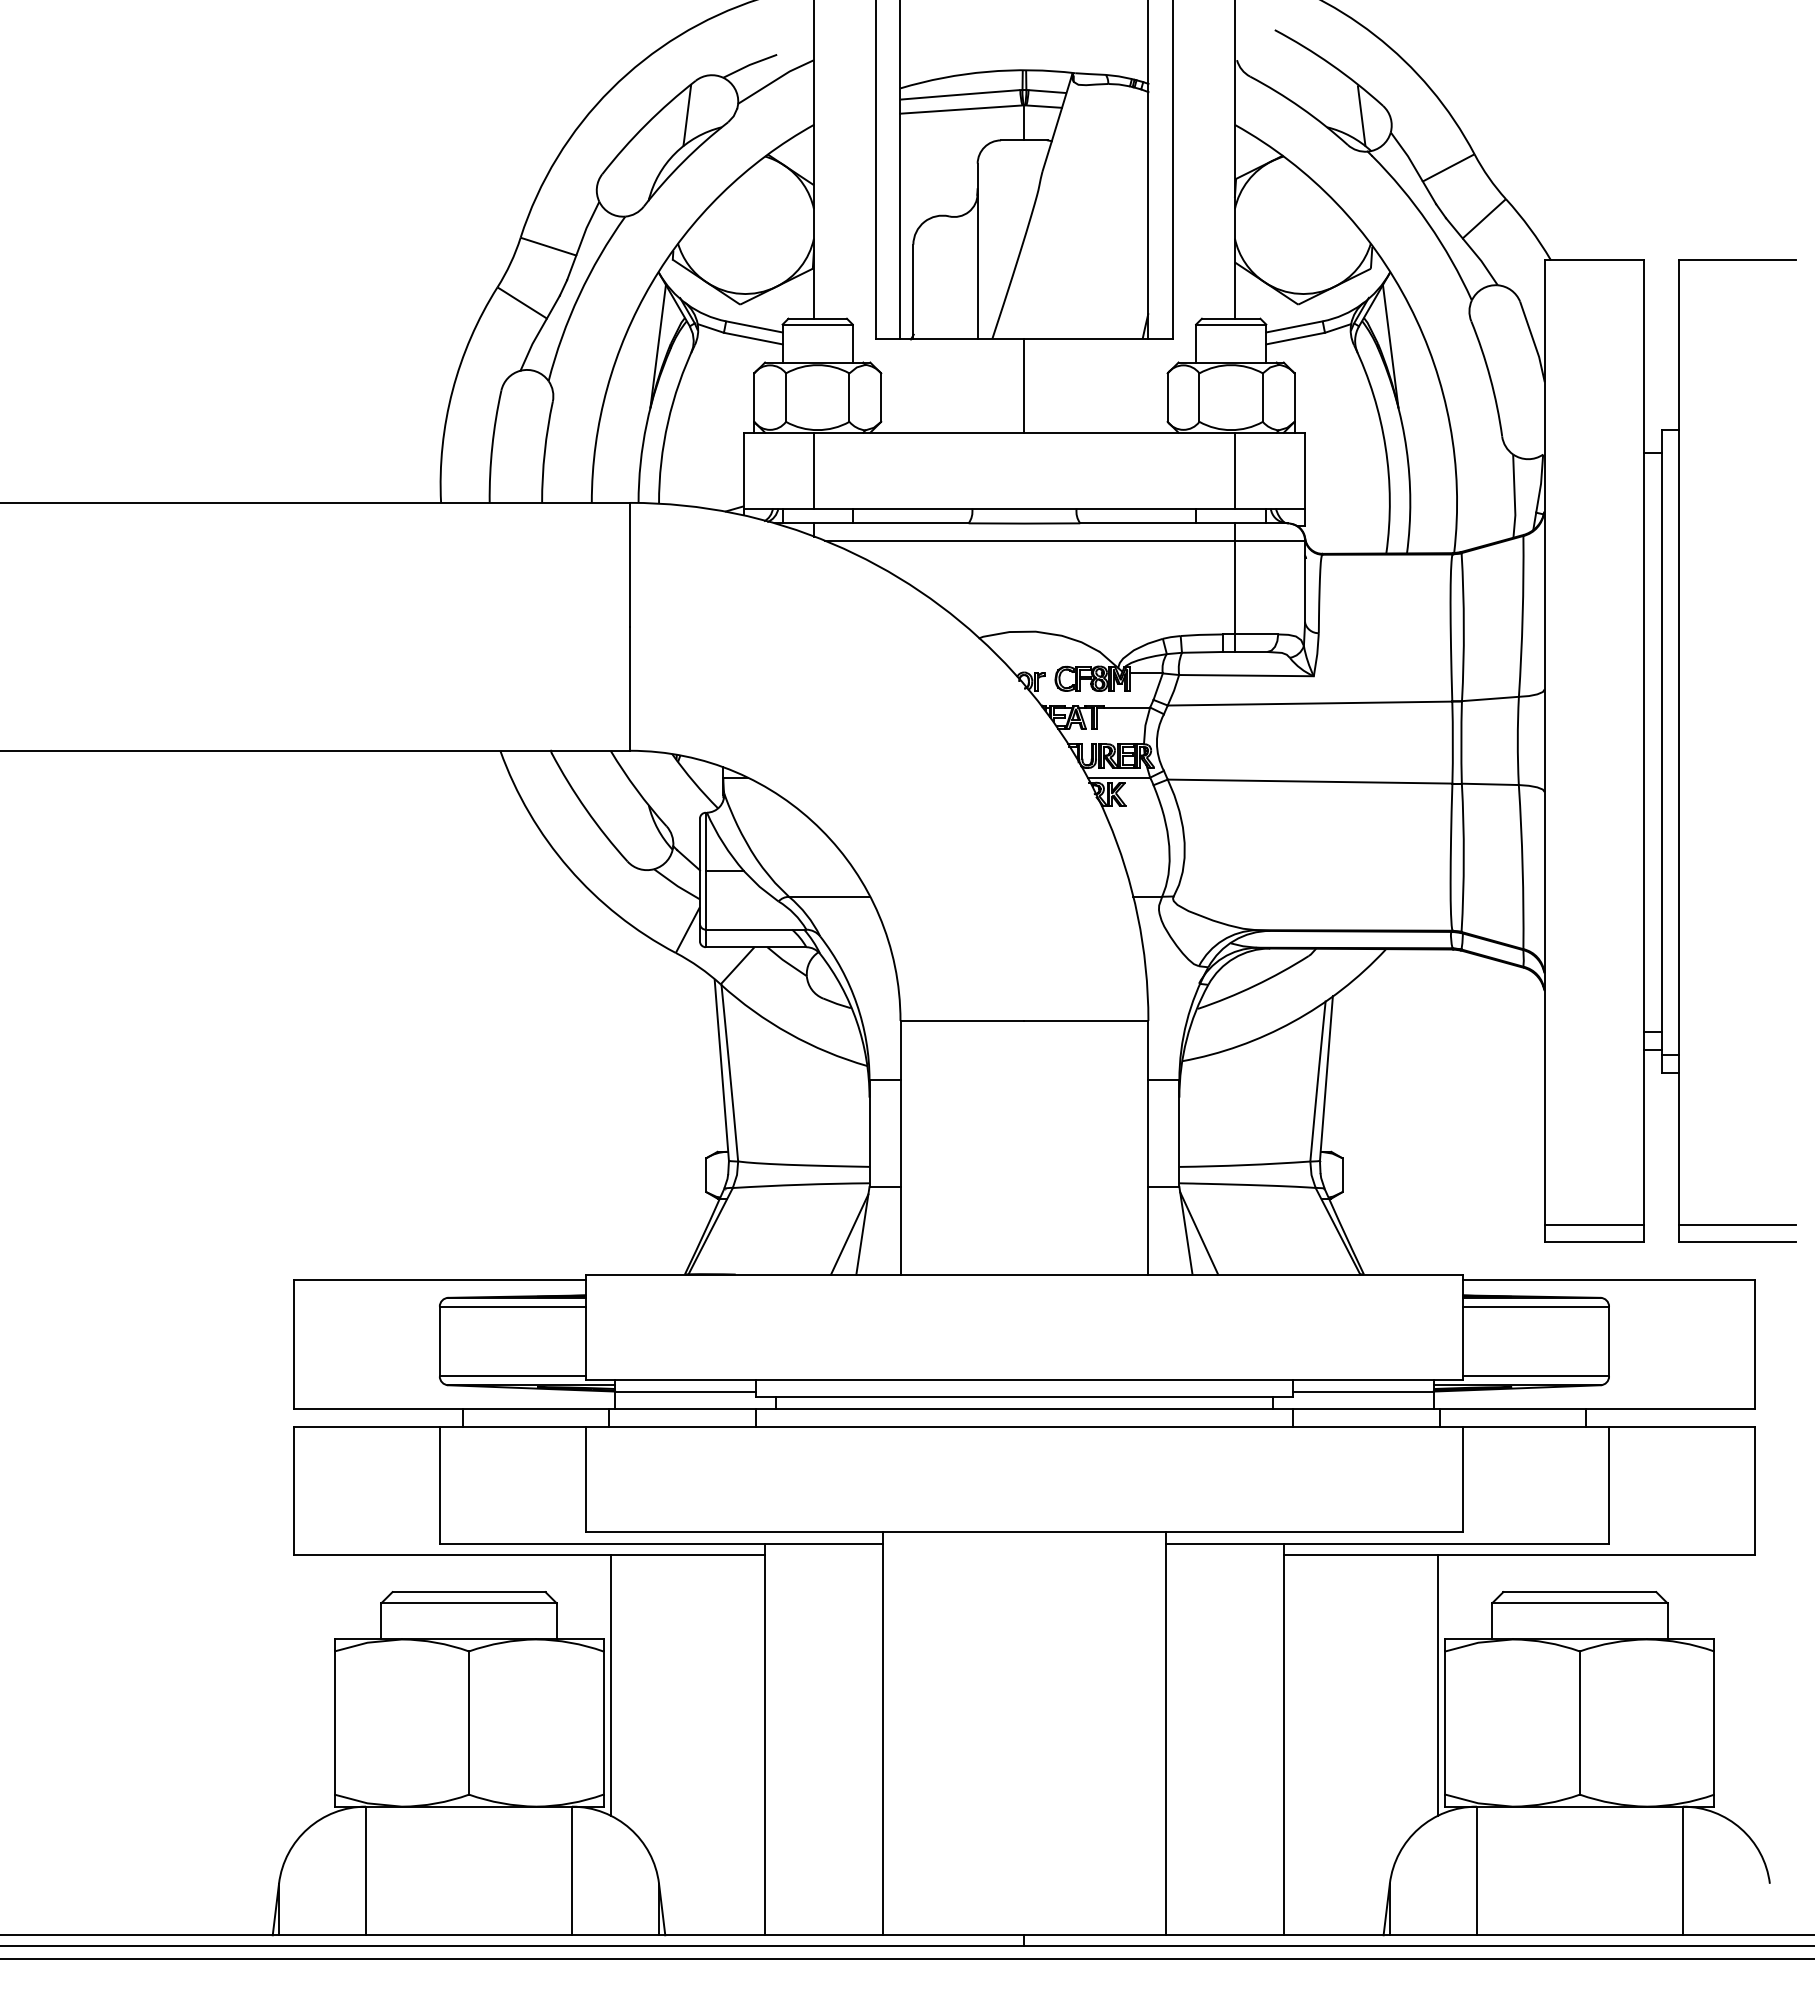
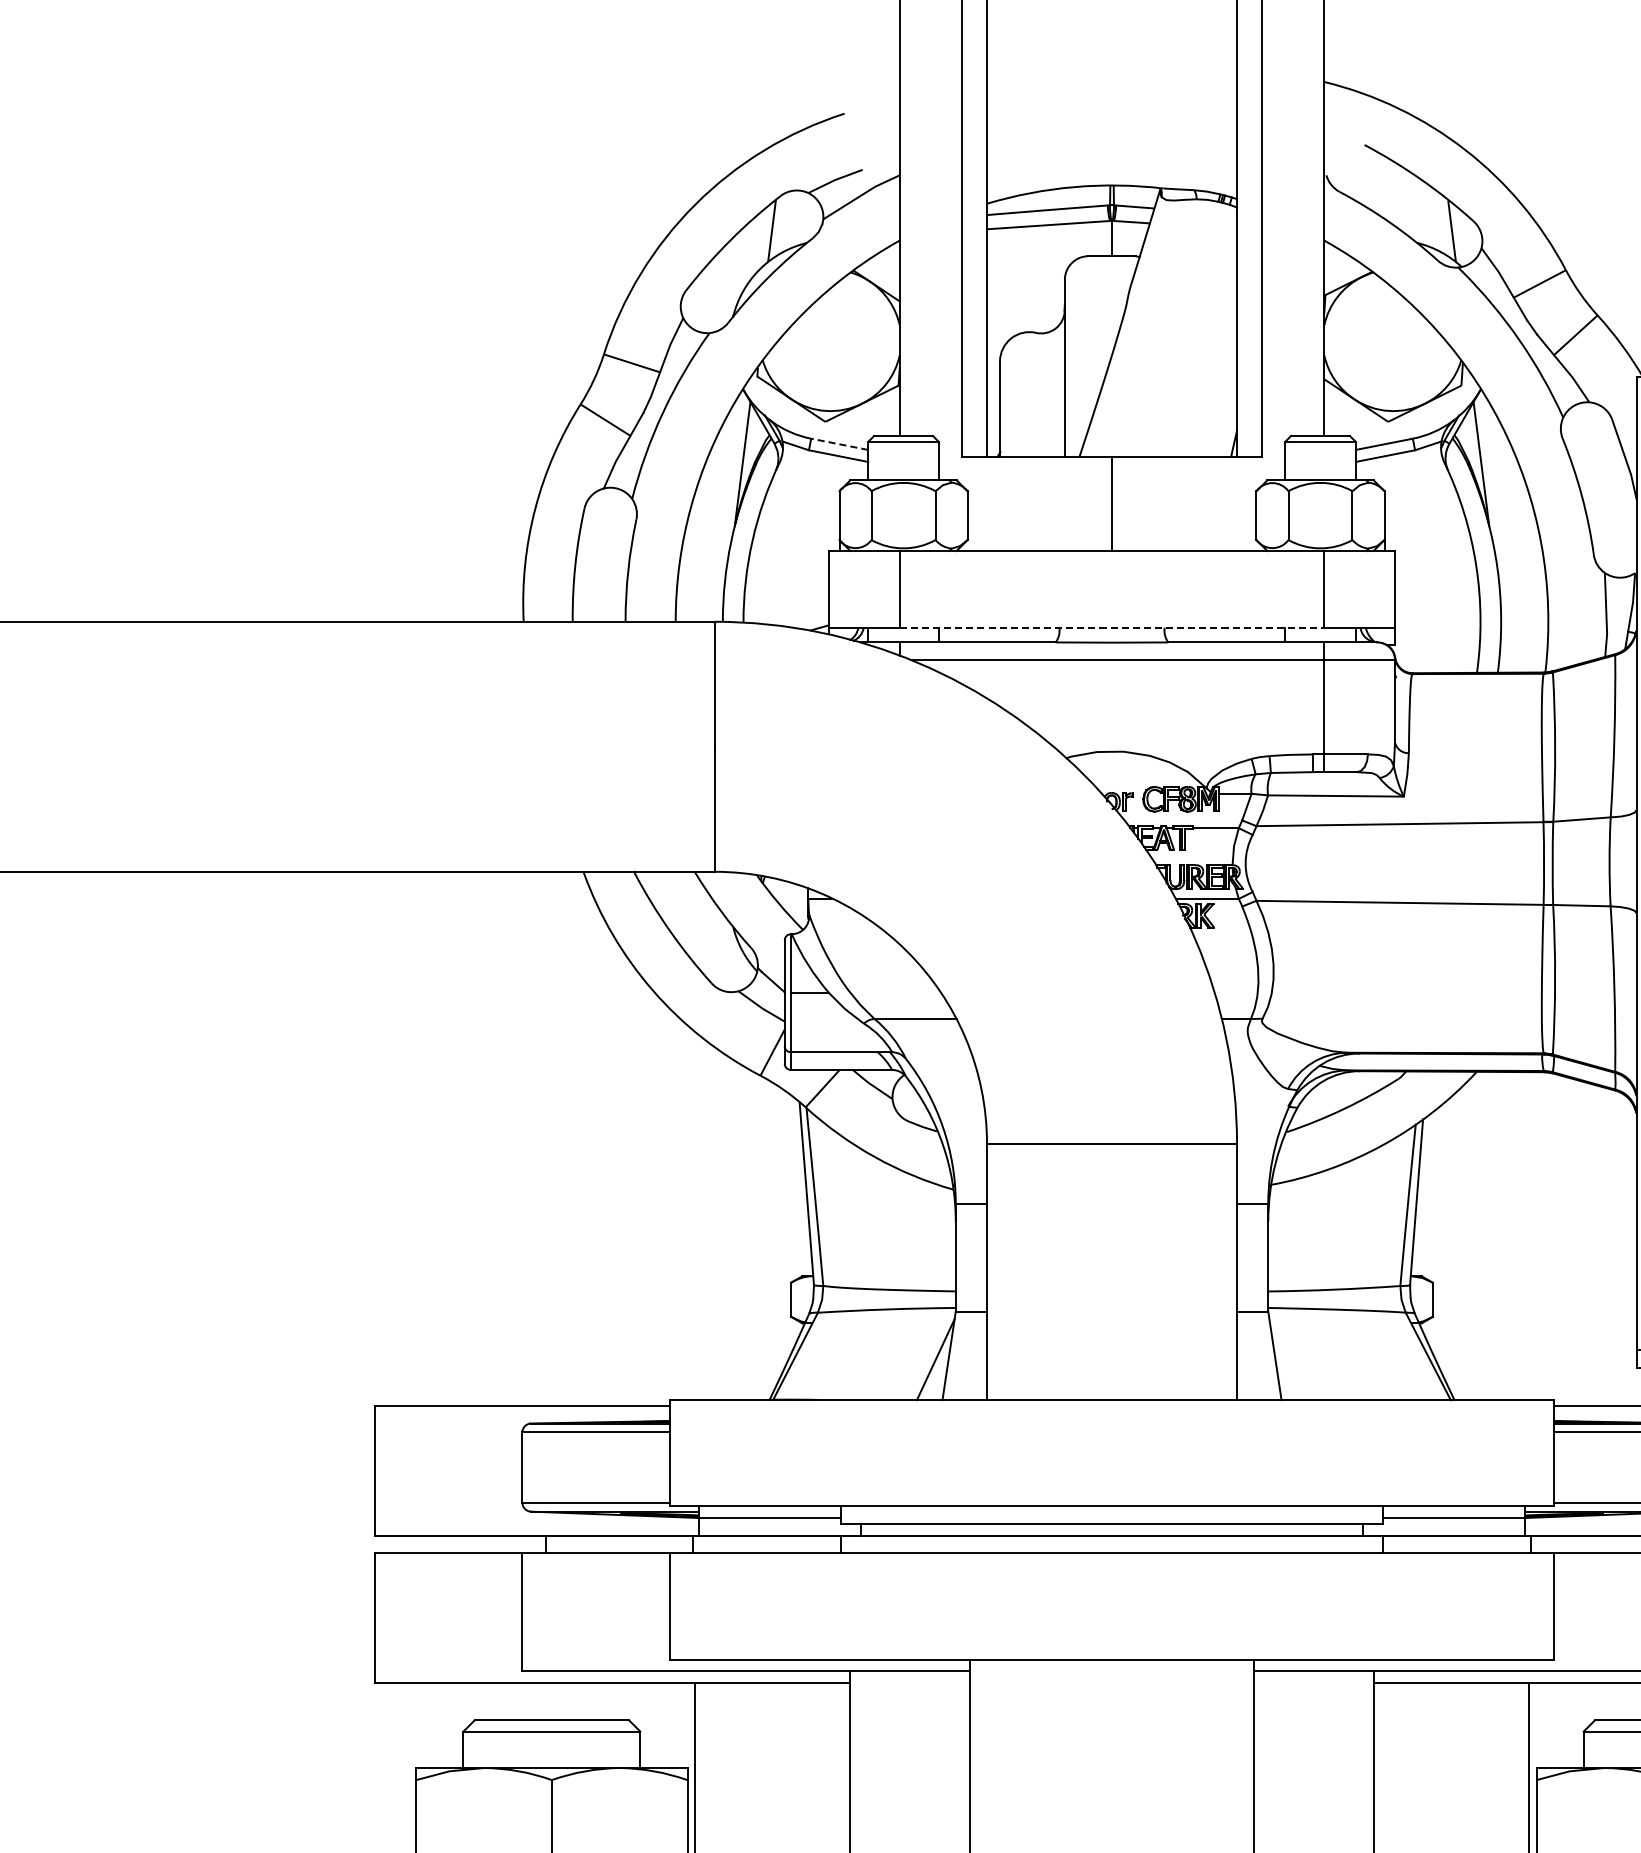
line: (754, 326) -> (839, 443), solid -> dashed
line: (1024, 508) -> (1112, 627), solid -> dashed
line: (1199, 1233) -> (1288, 1358), removed

